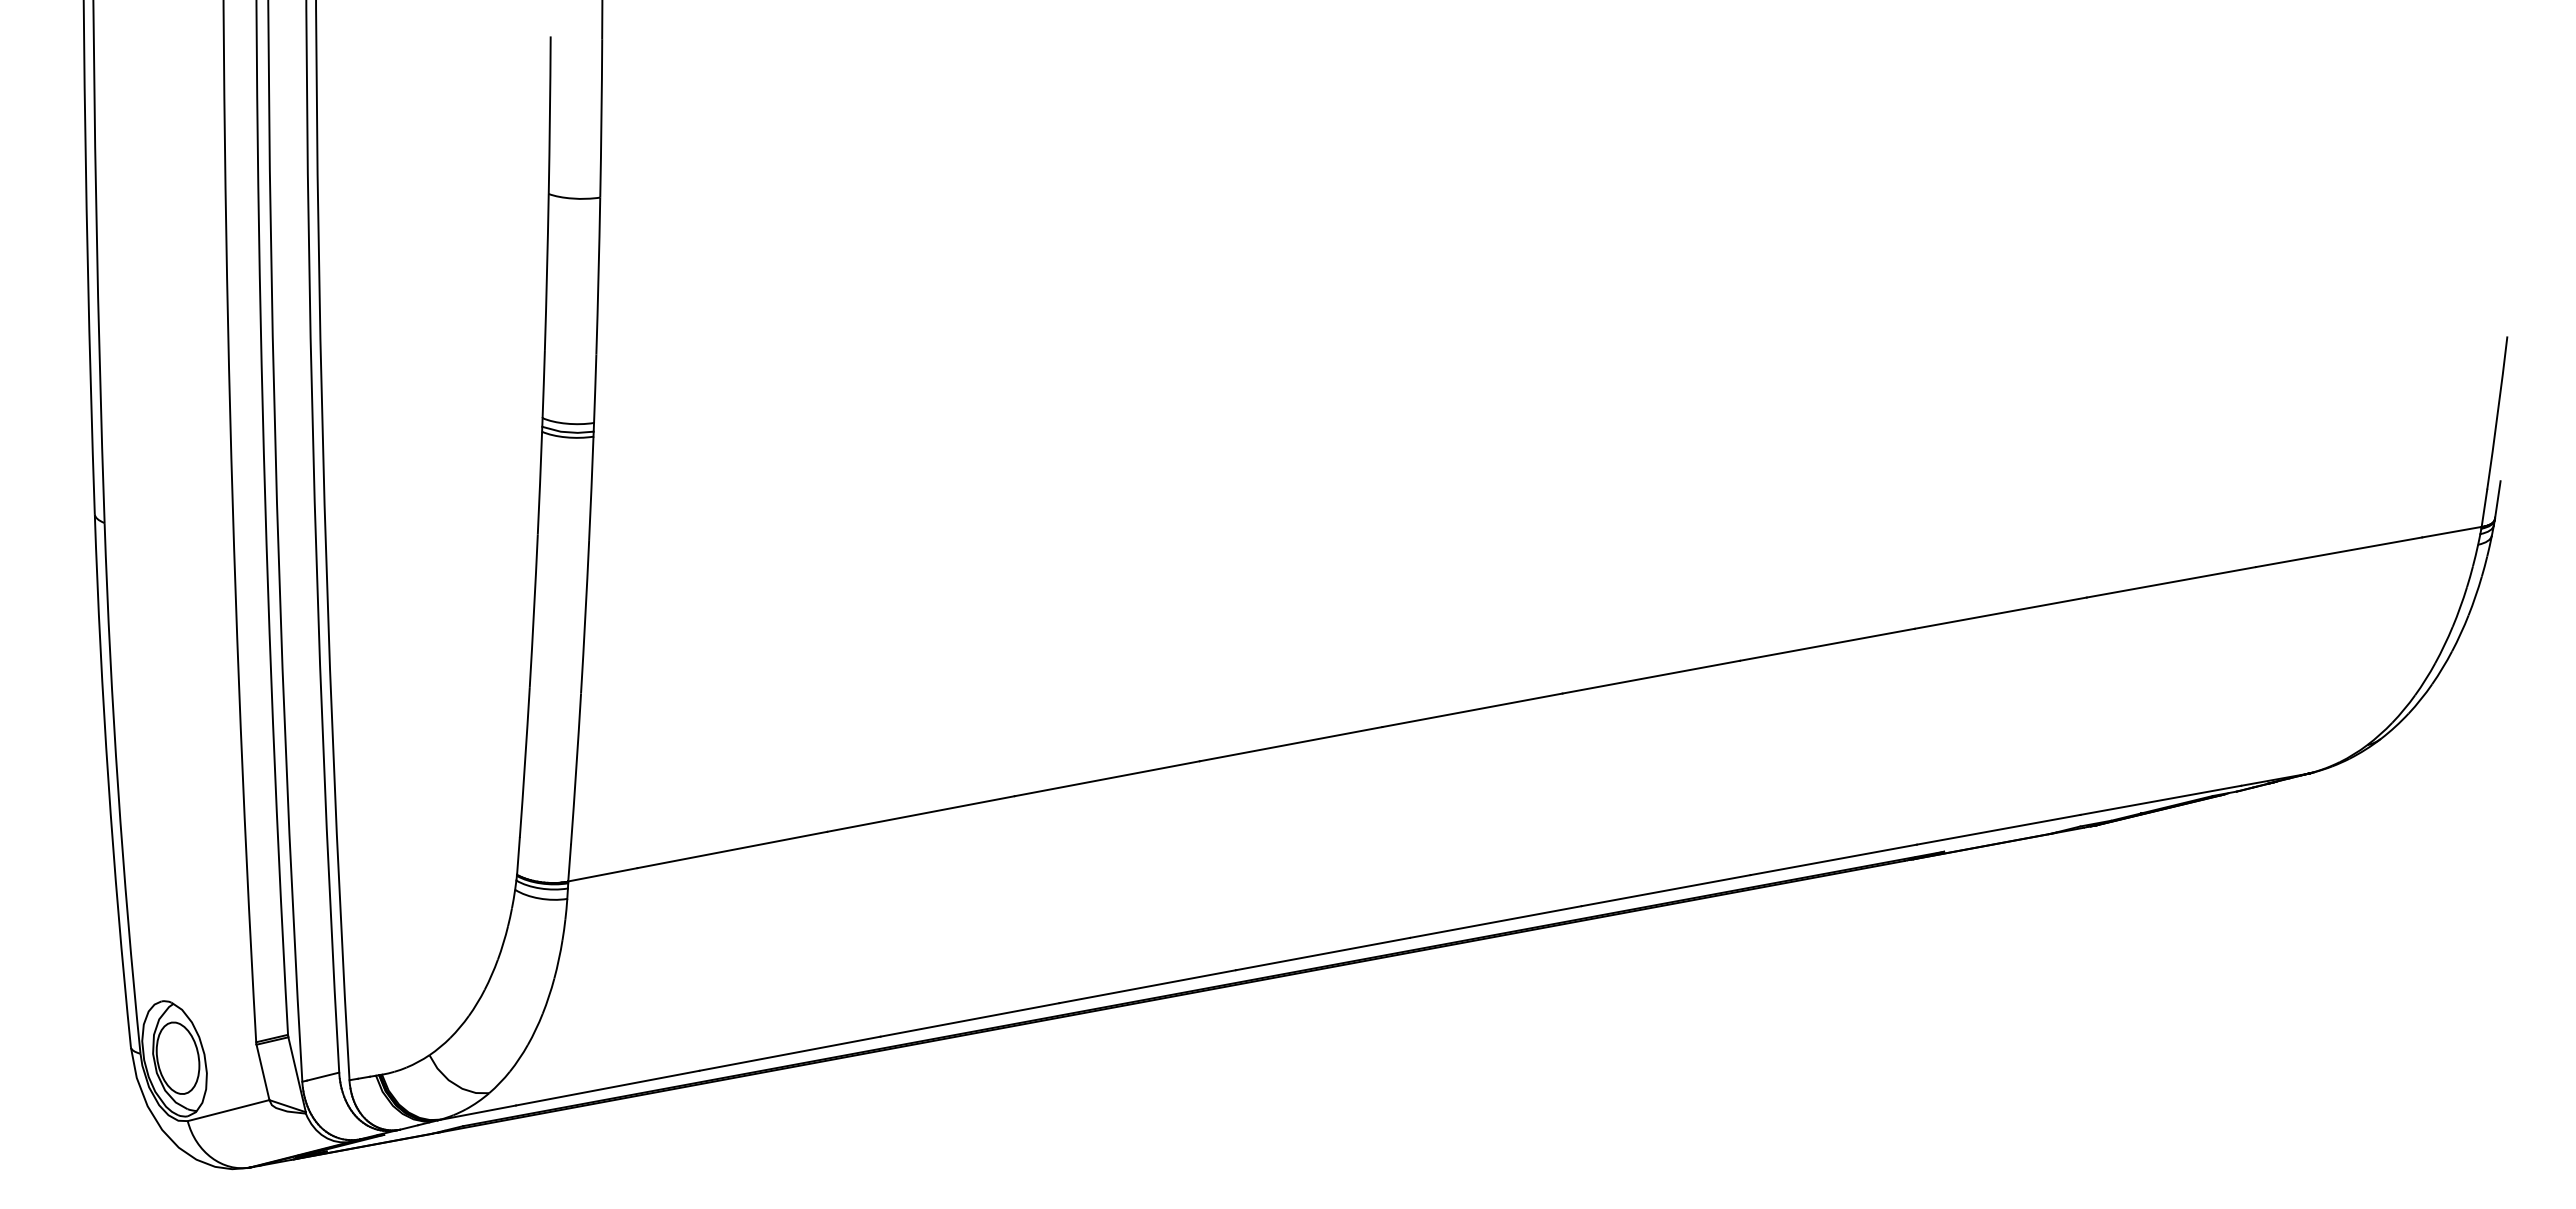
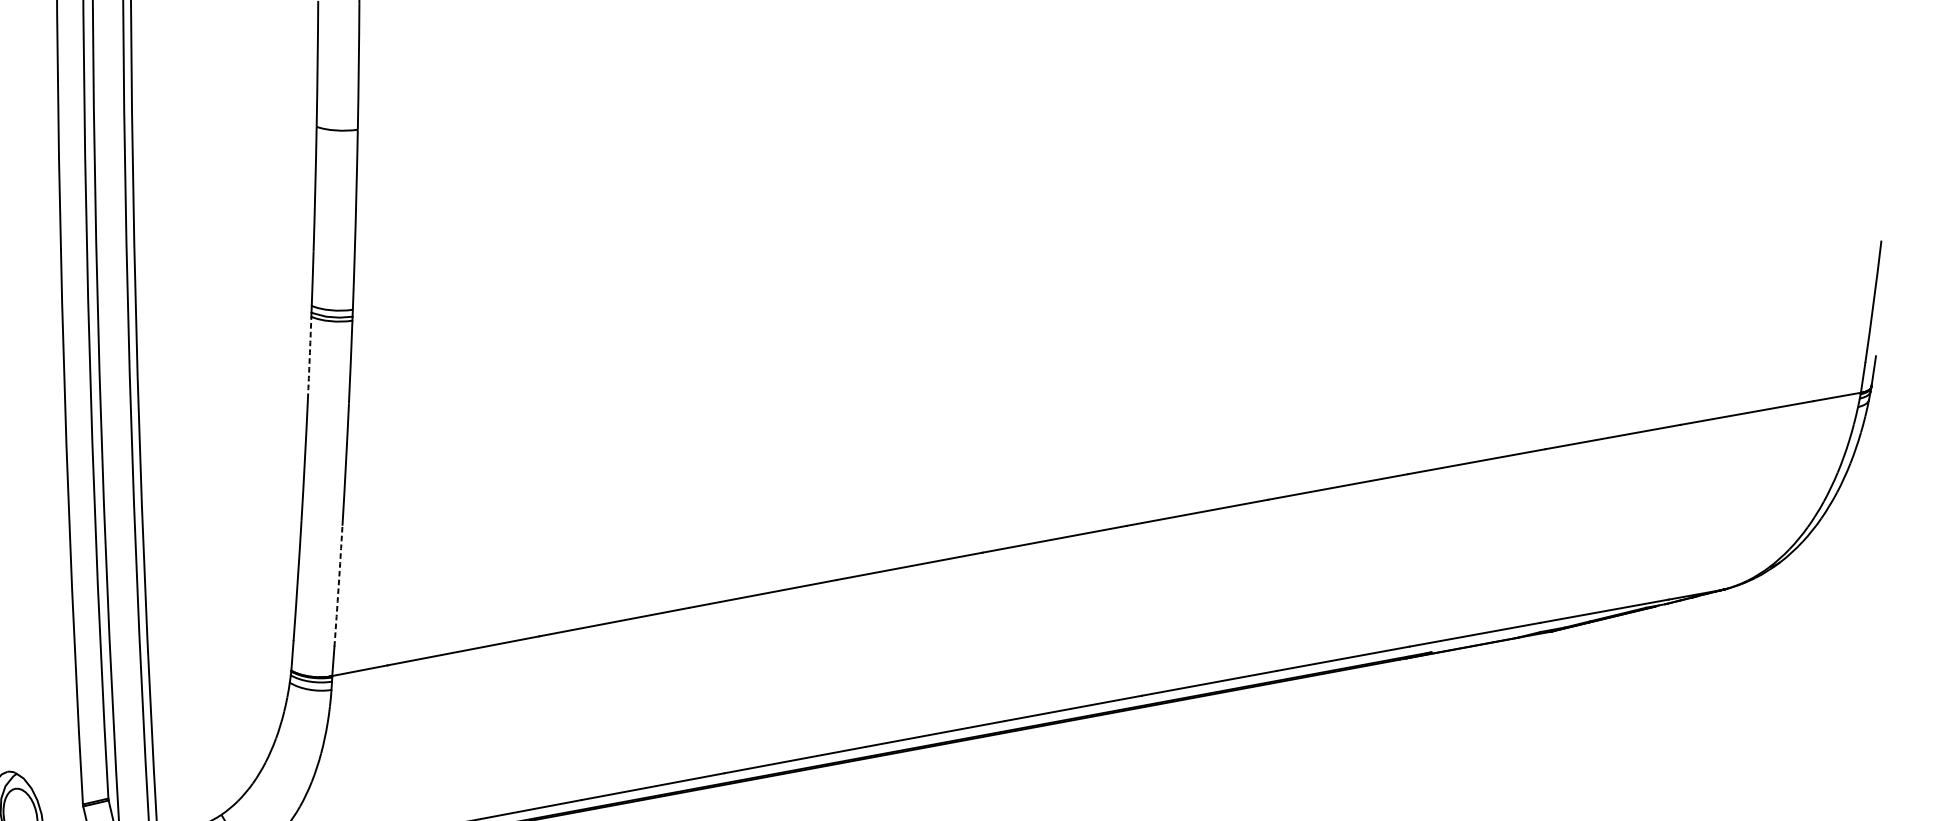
arc: (540, 483) -> (310, 358), solid -> dashed
arc: (576, 769) -> (338, 586), solid -> dashed

